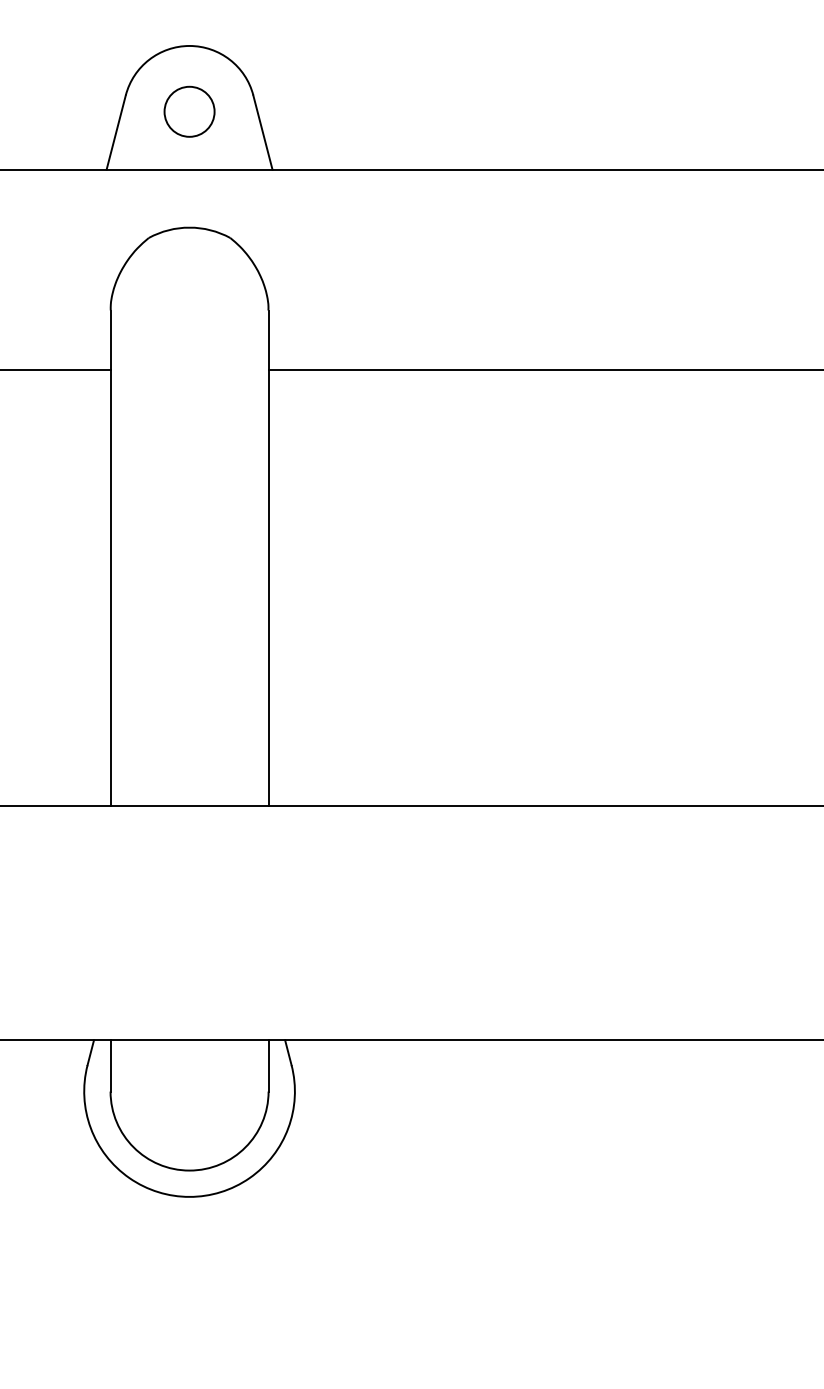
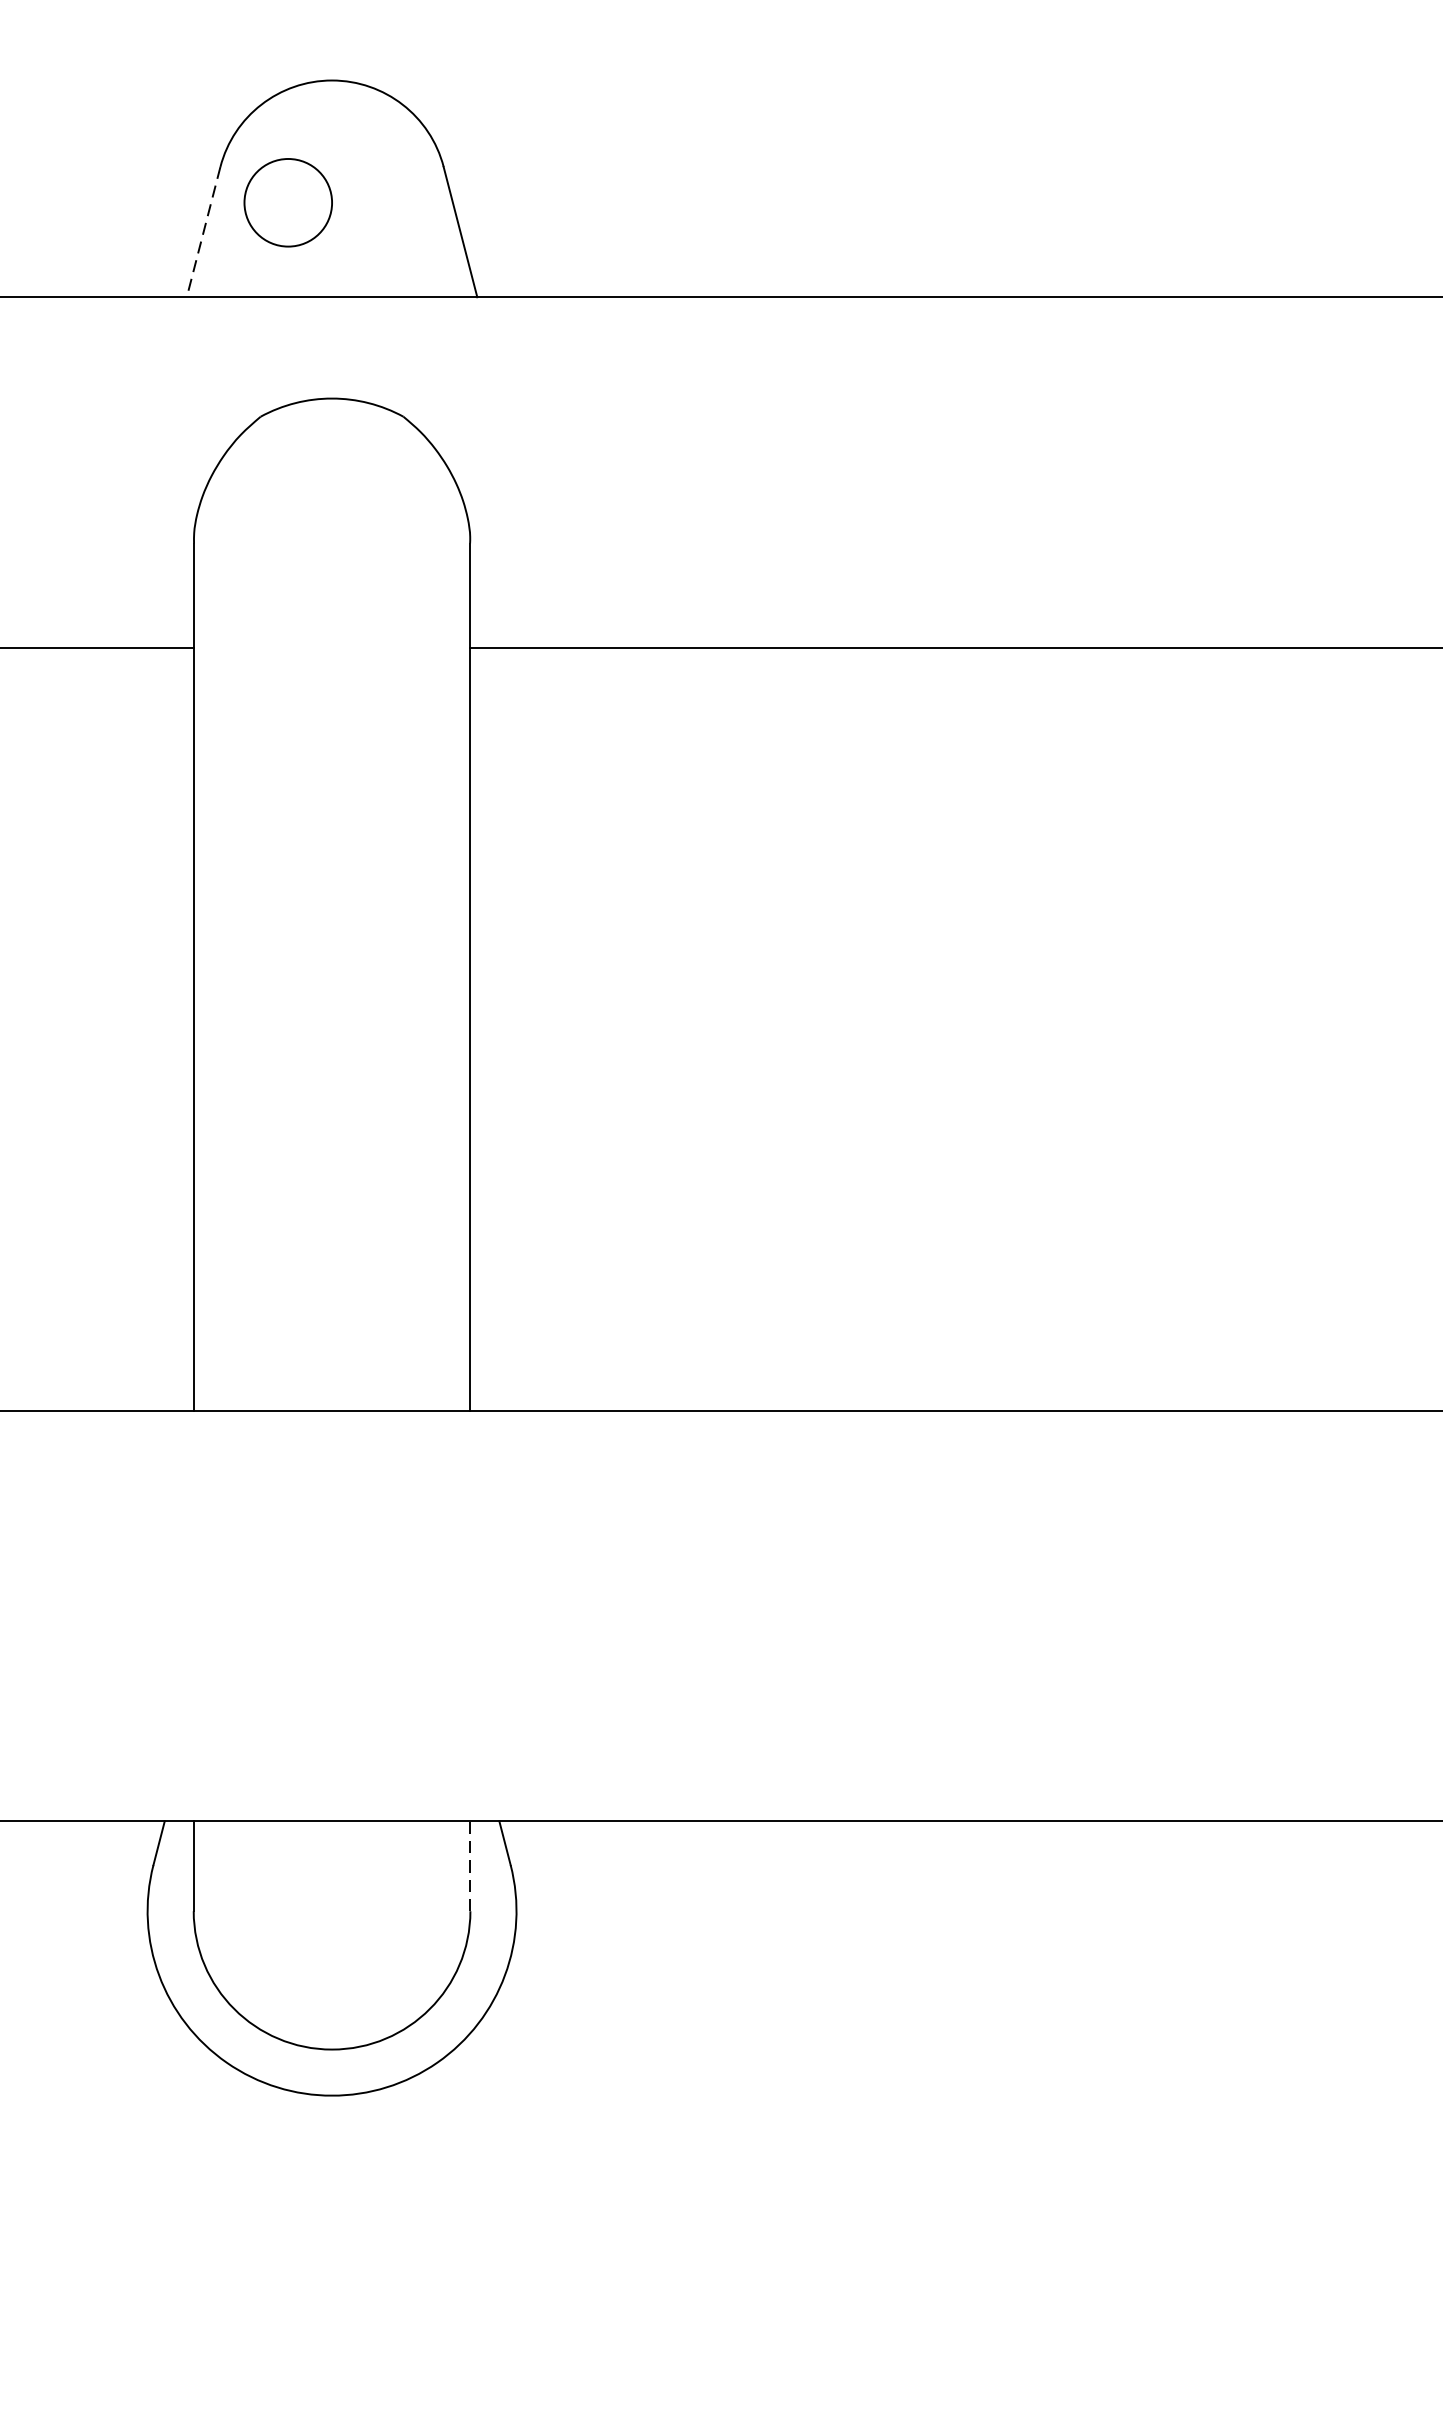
circle: (189, 111) -> (288, 202), moved
line: (116, 133) -> (204, 233), solid -> dashed
line: (268, 1065) -> (470, 1865), solid -> dashed

